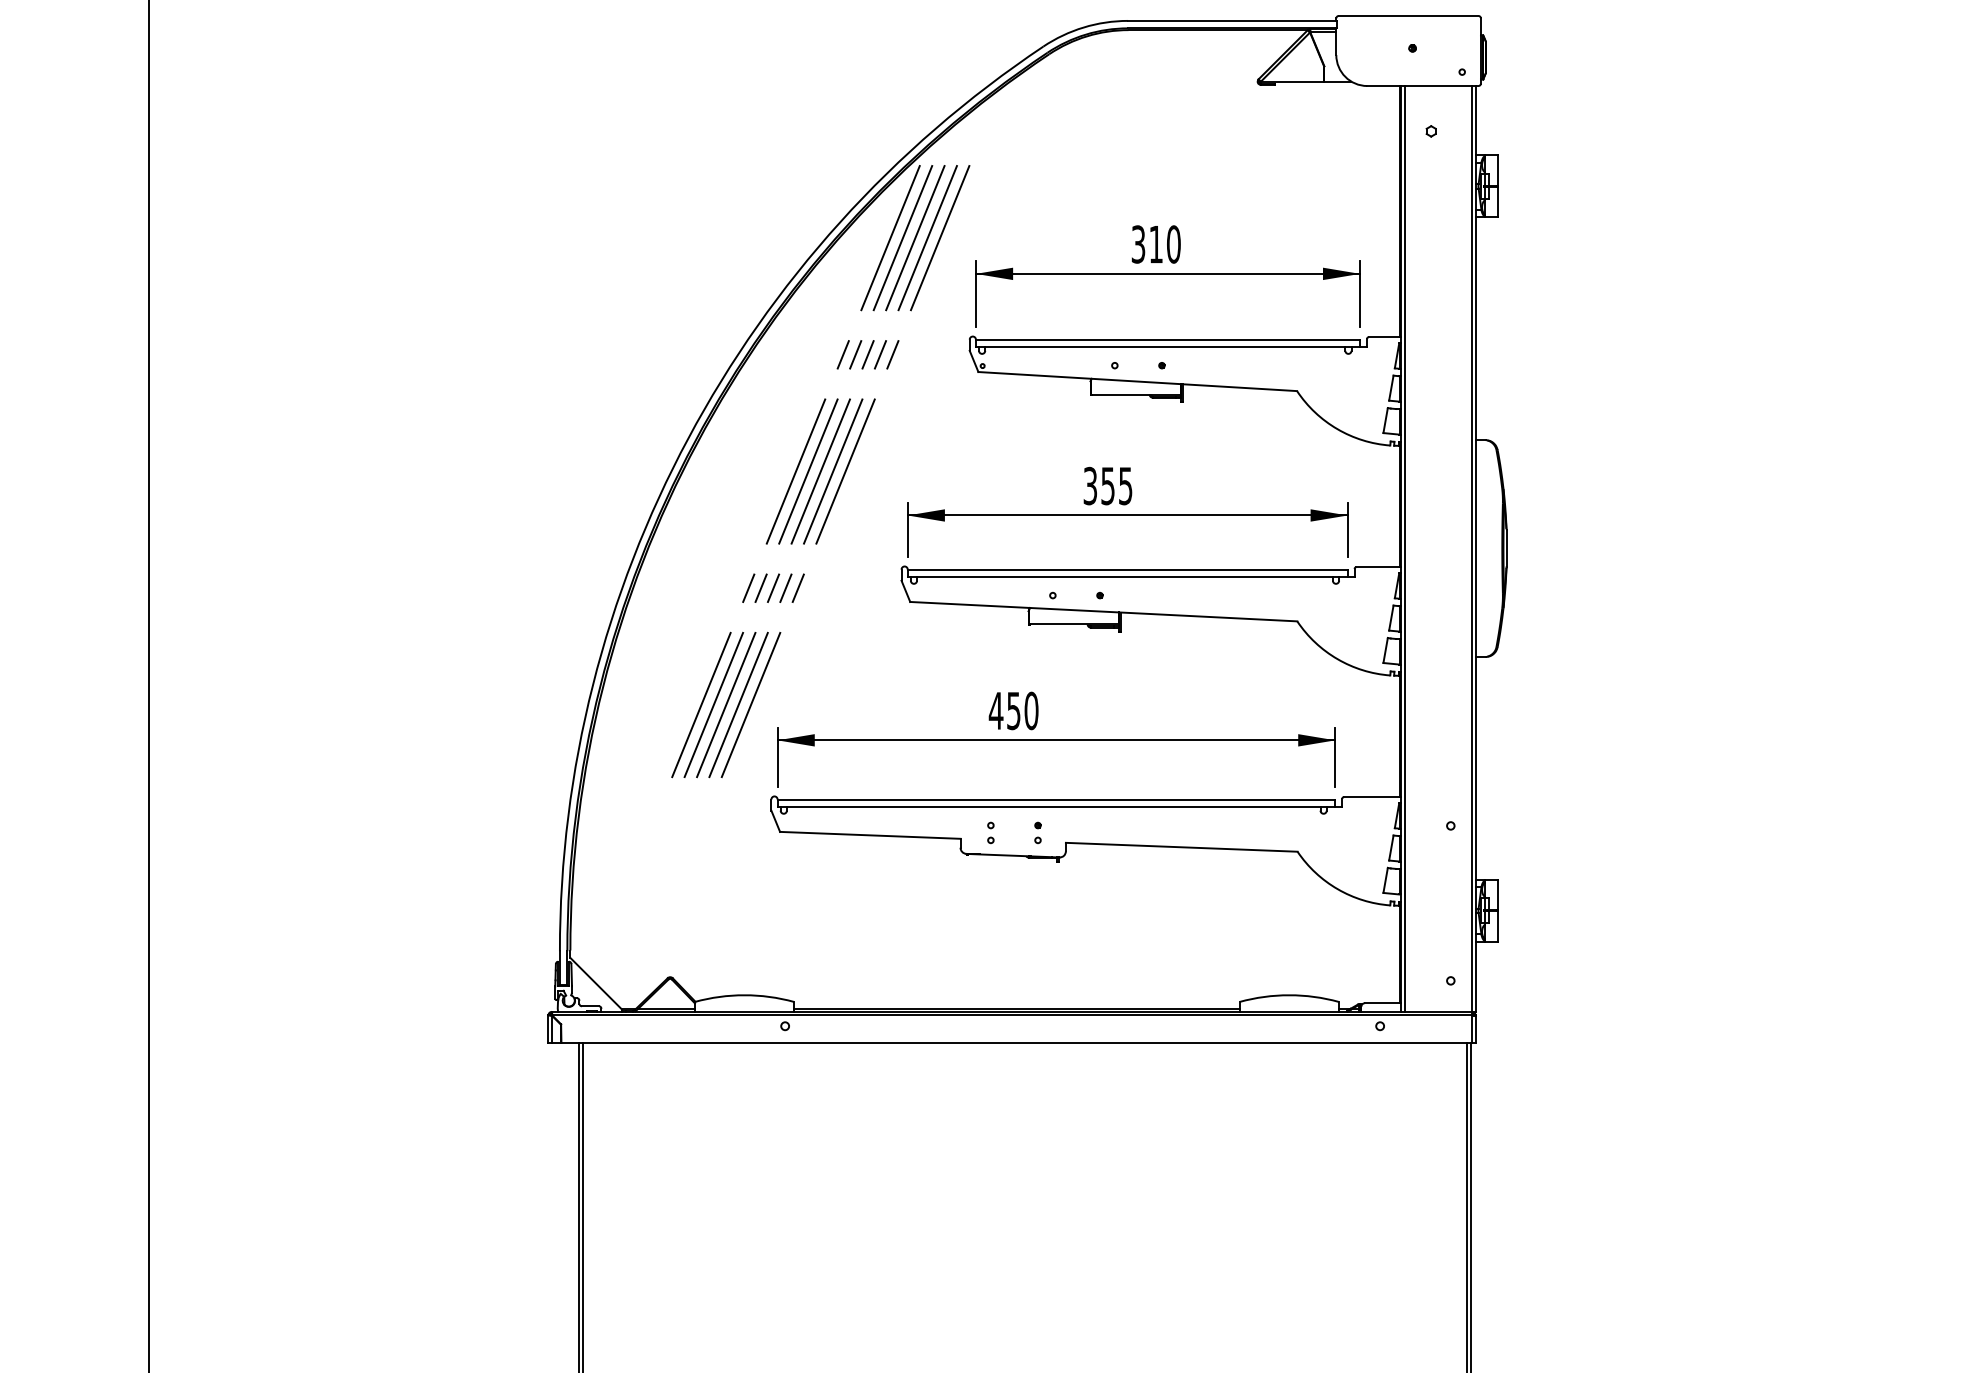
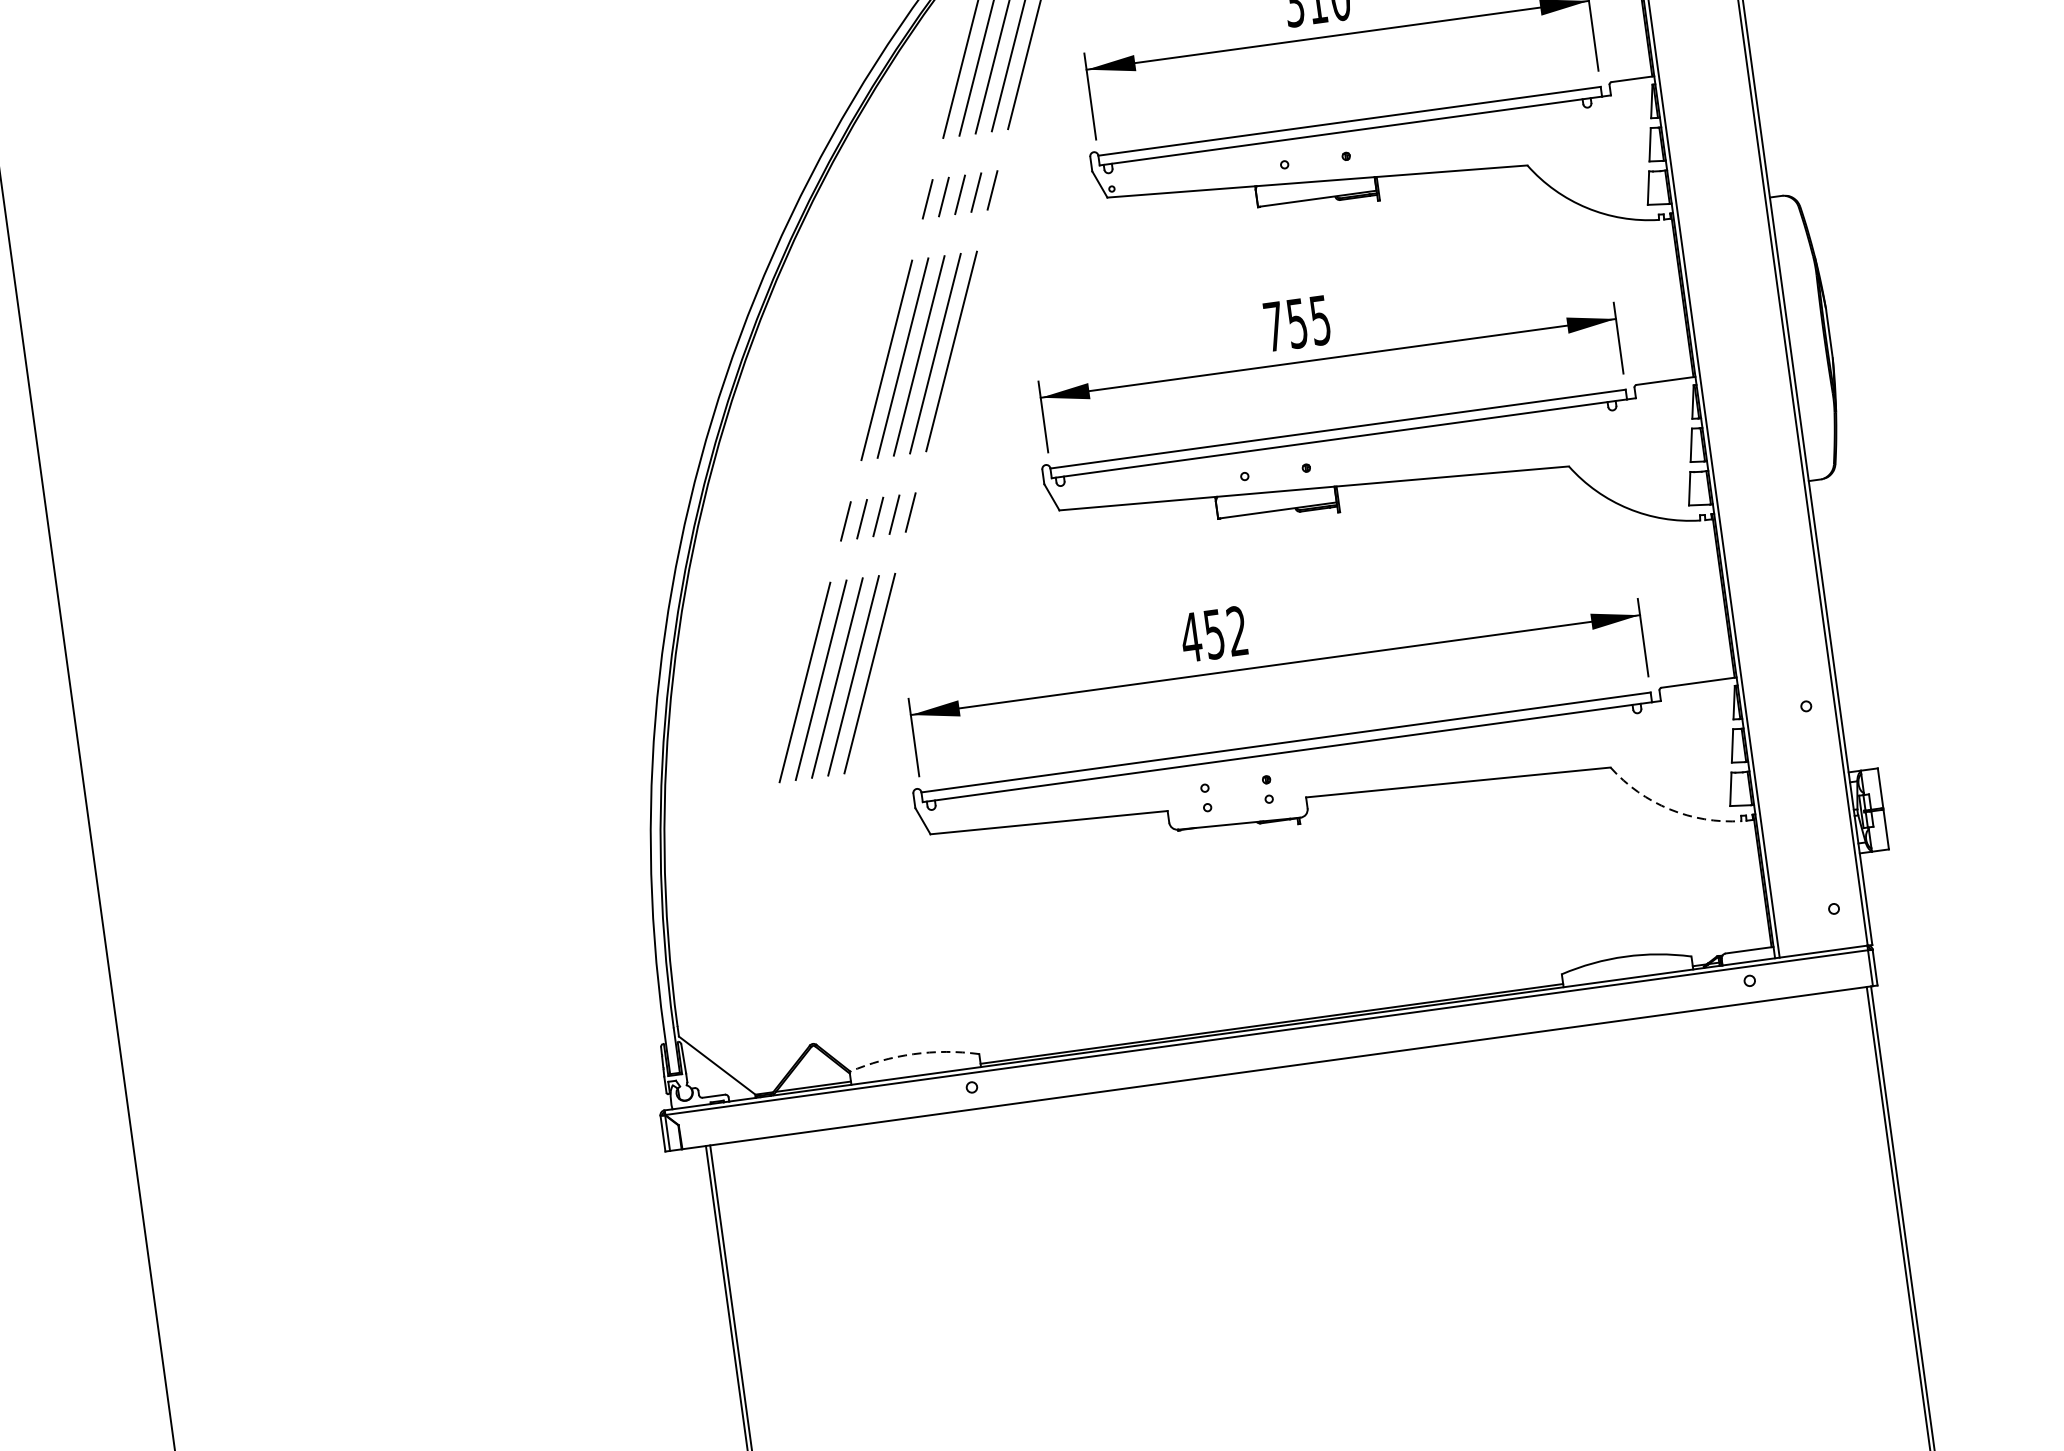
text: (1089, 485) -> (1272, 326), 355 -> 755
text: (1031, 710) -> (1237, 630), 450 -> 452
arc: (1337, 889) -> (1669, 809), solid -> dashed
arc: (744, 995) -> (913, 1054), solid -> dashed

